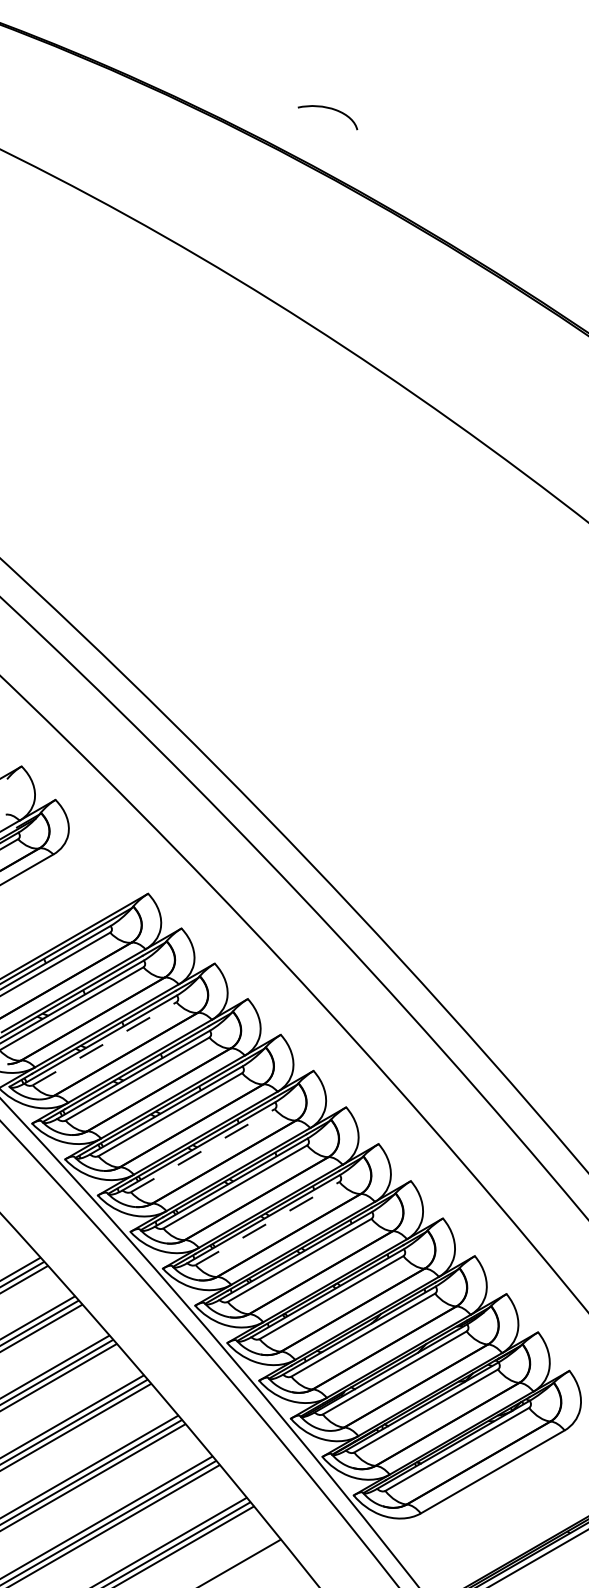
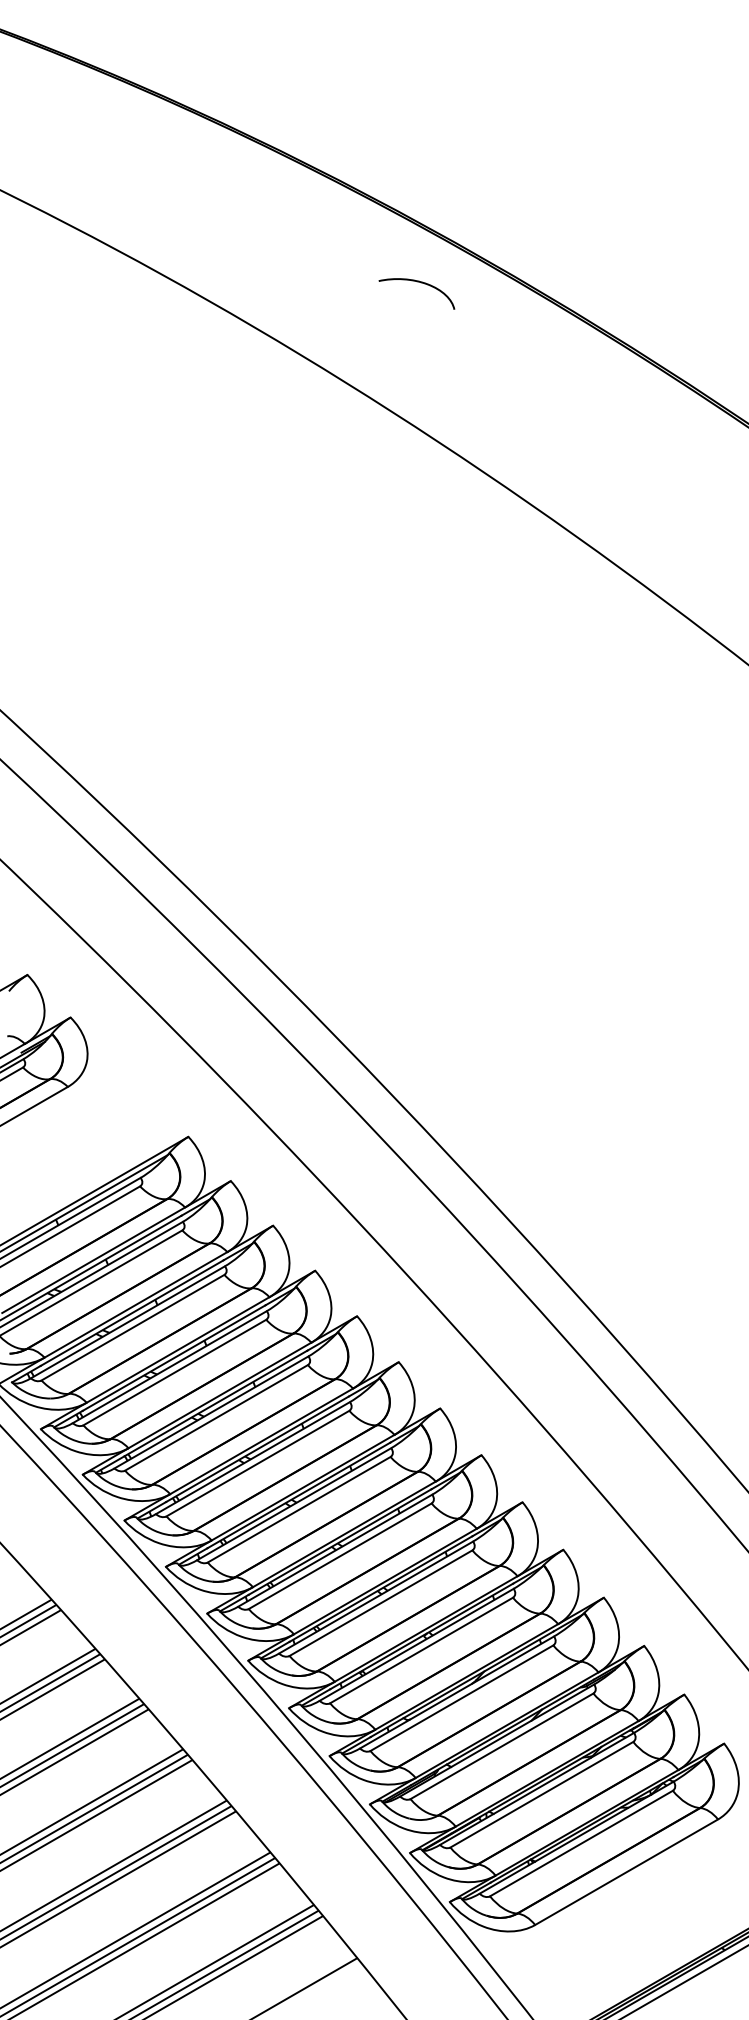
curve: (328, 108) -> (417, 282), moved
line: (104, 1043) -> (132, 1327), dashed -> solid
line: (202, 1150) -> (257, 1463), dashed -> solid
line: (267, 1223) -> (340, 1556), dashed -> solid

